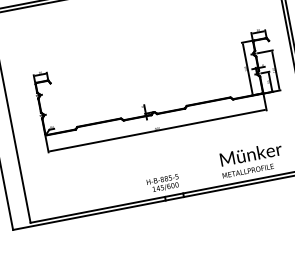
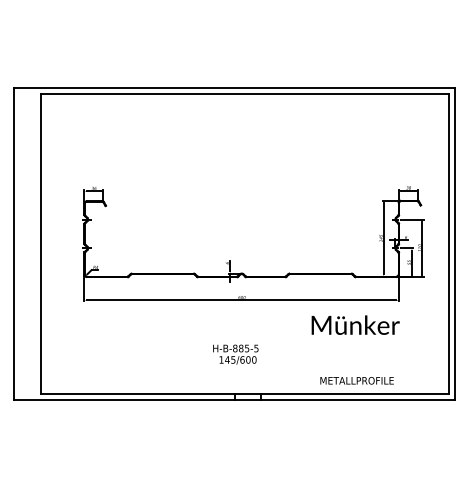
text: (250, 153) -> (355, 324), moved
text: (163, 183) -> (235, 354), moved

